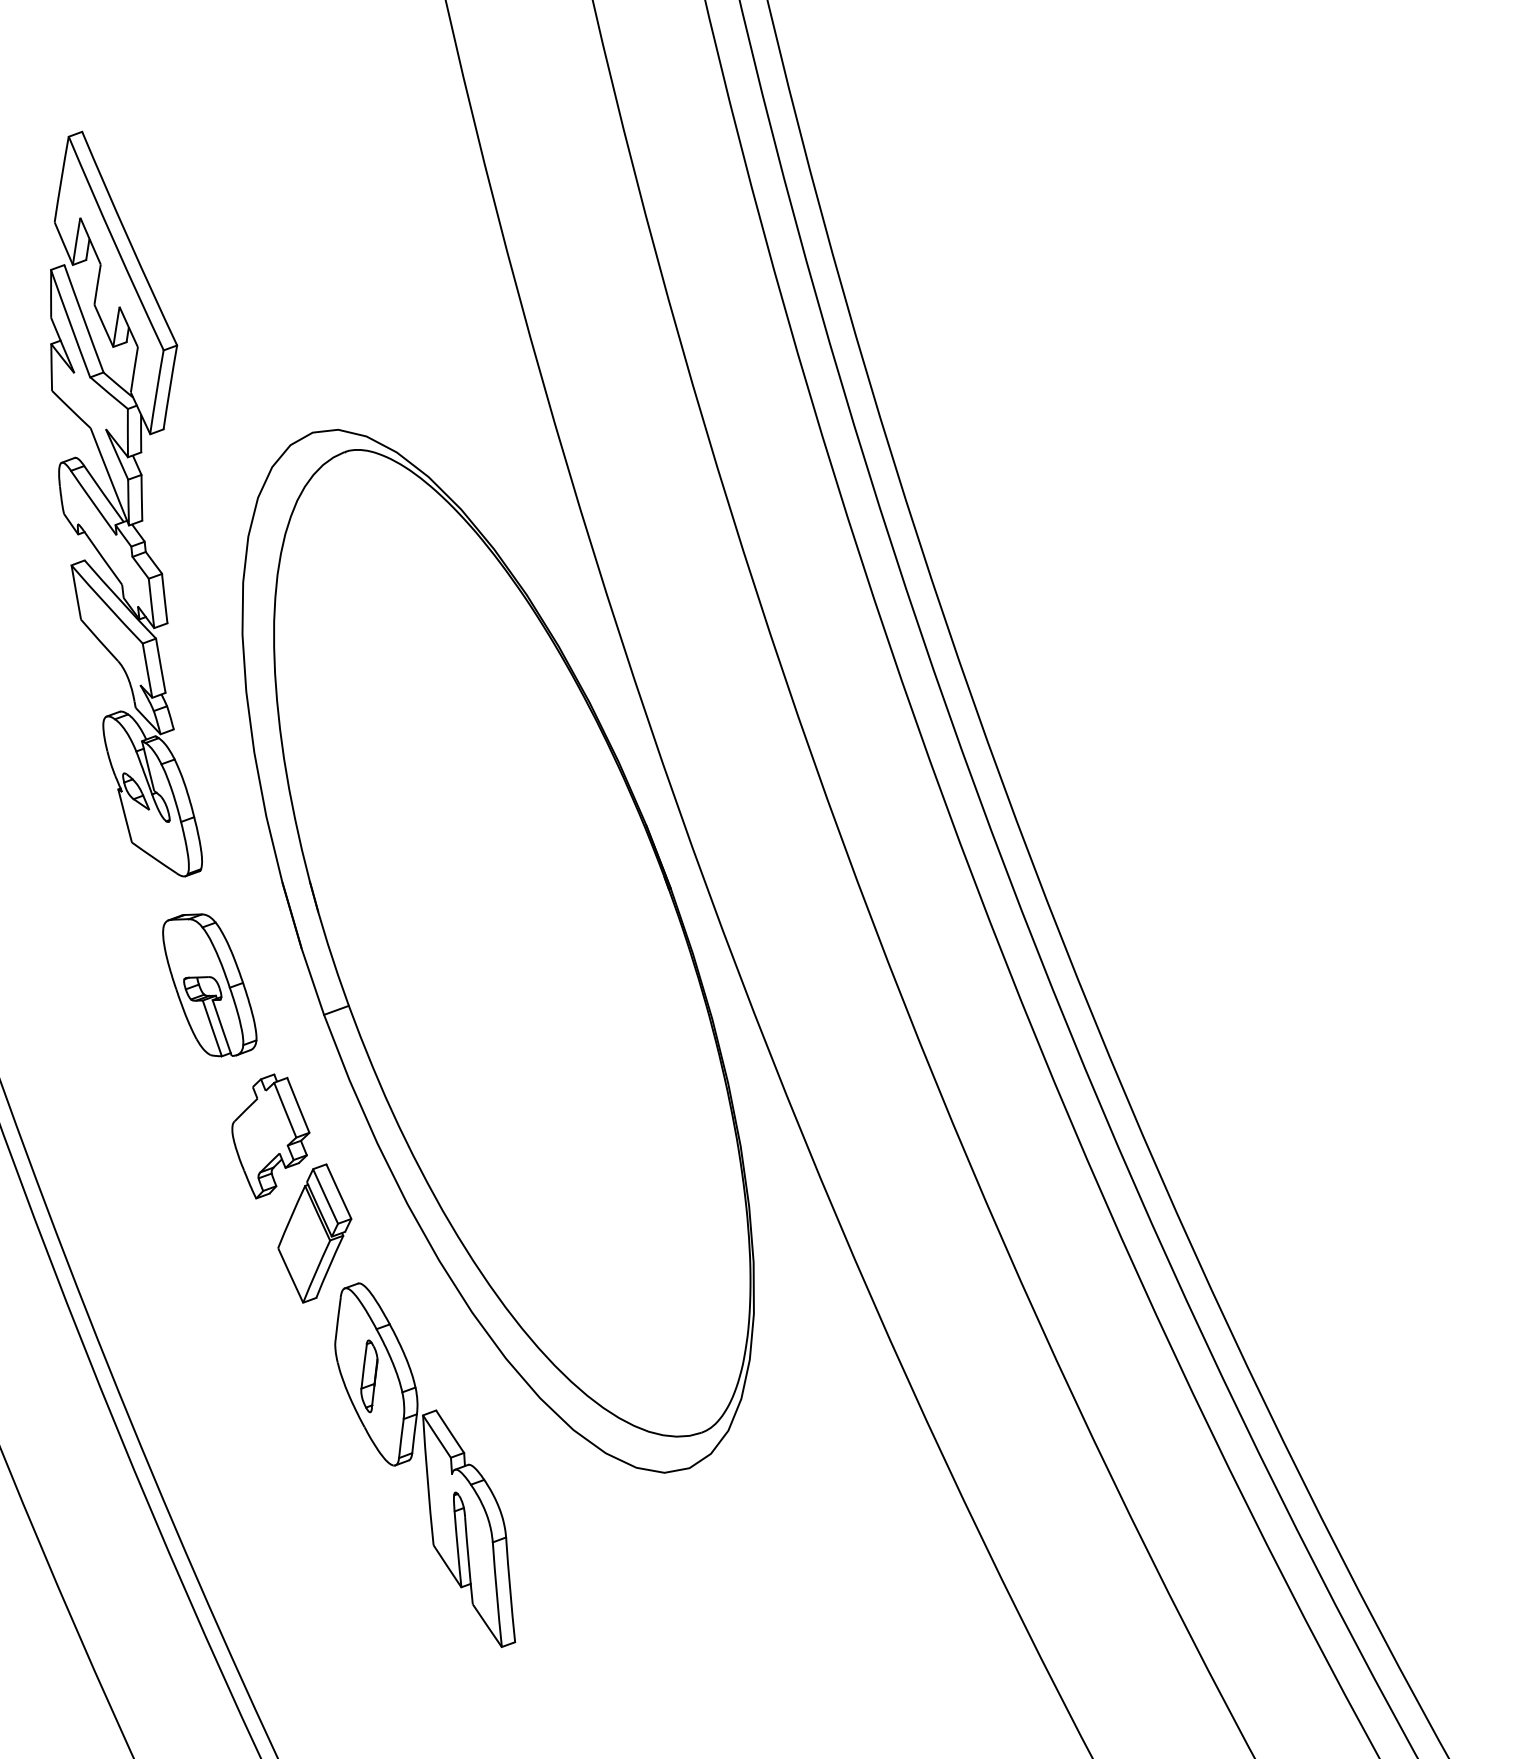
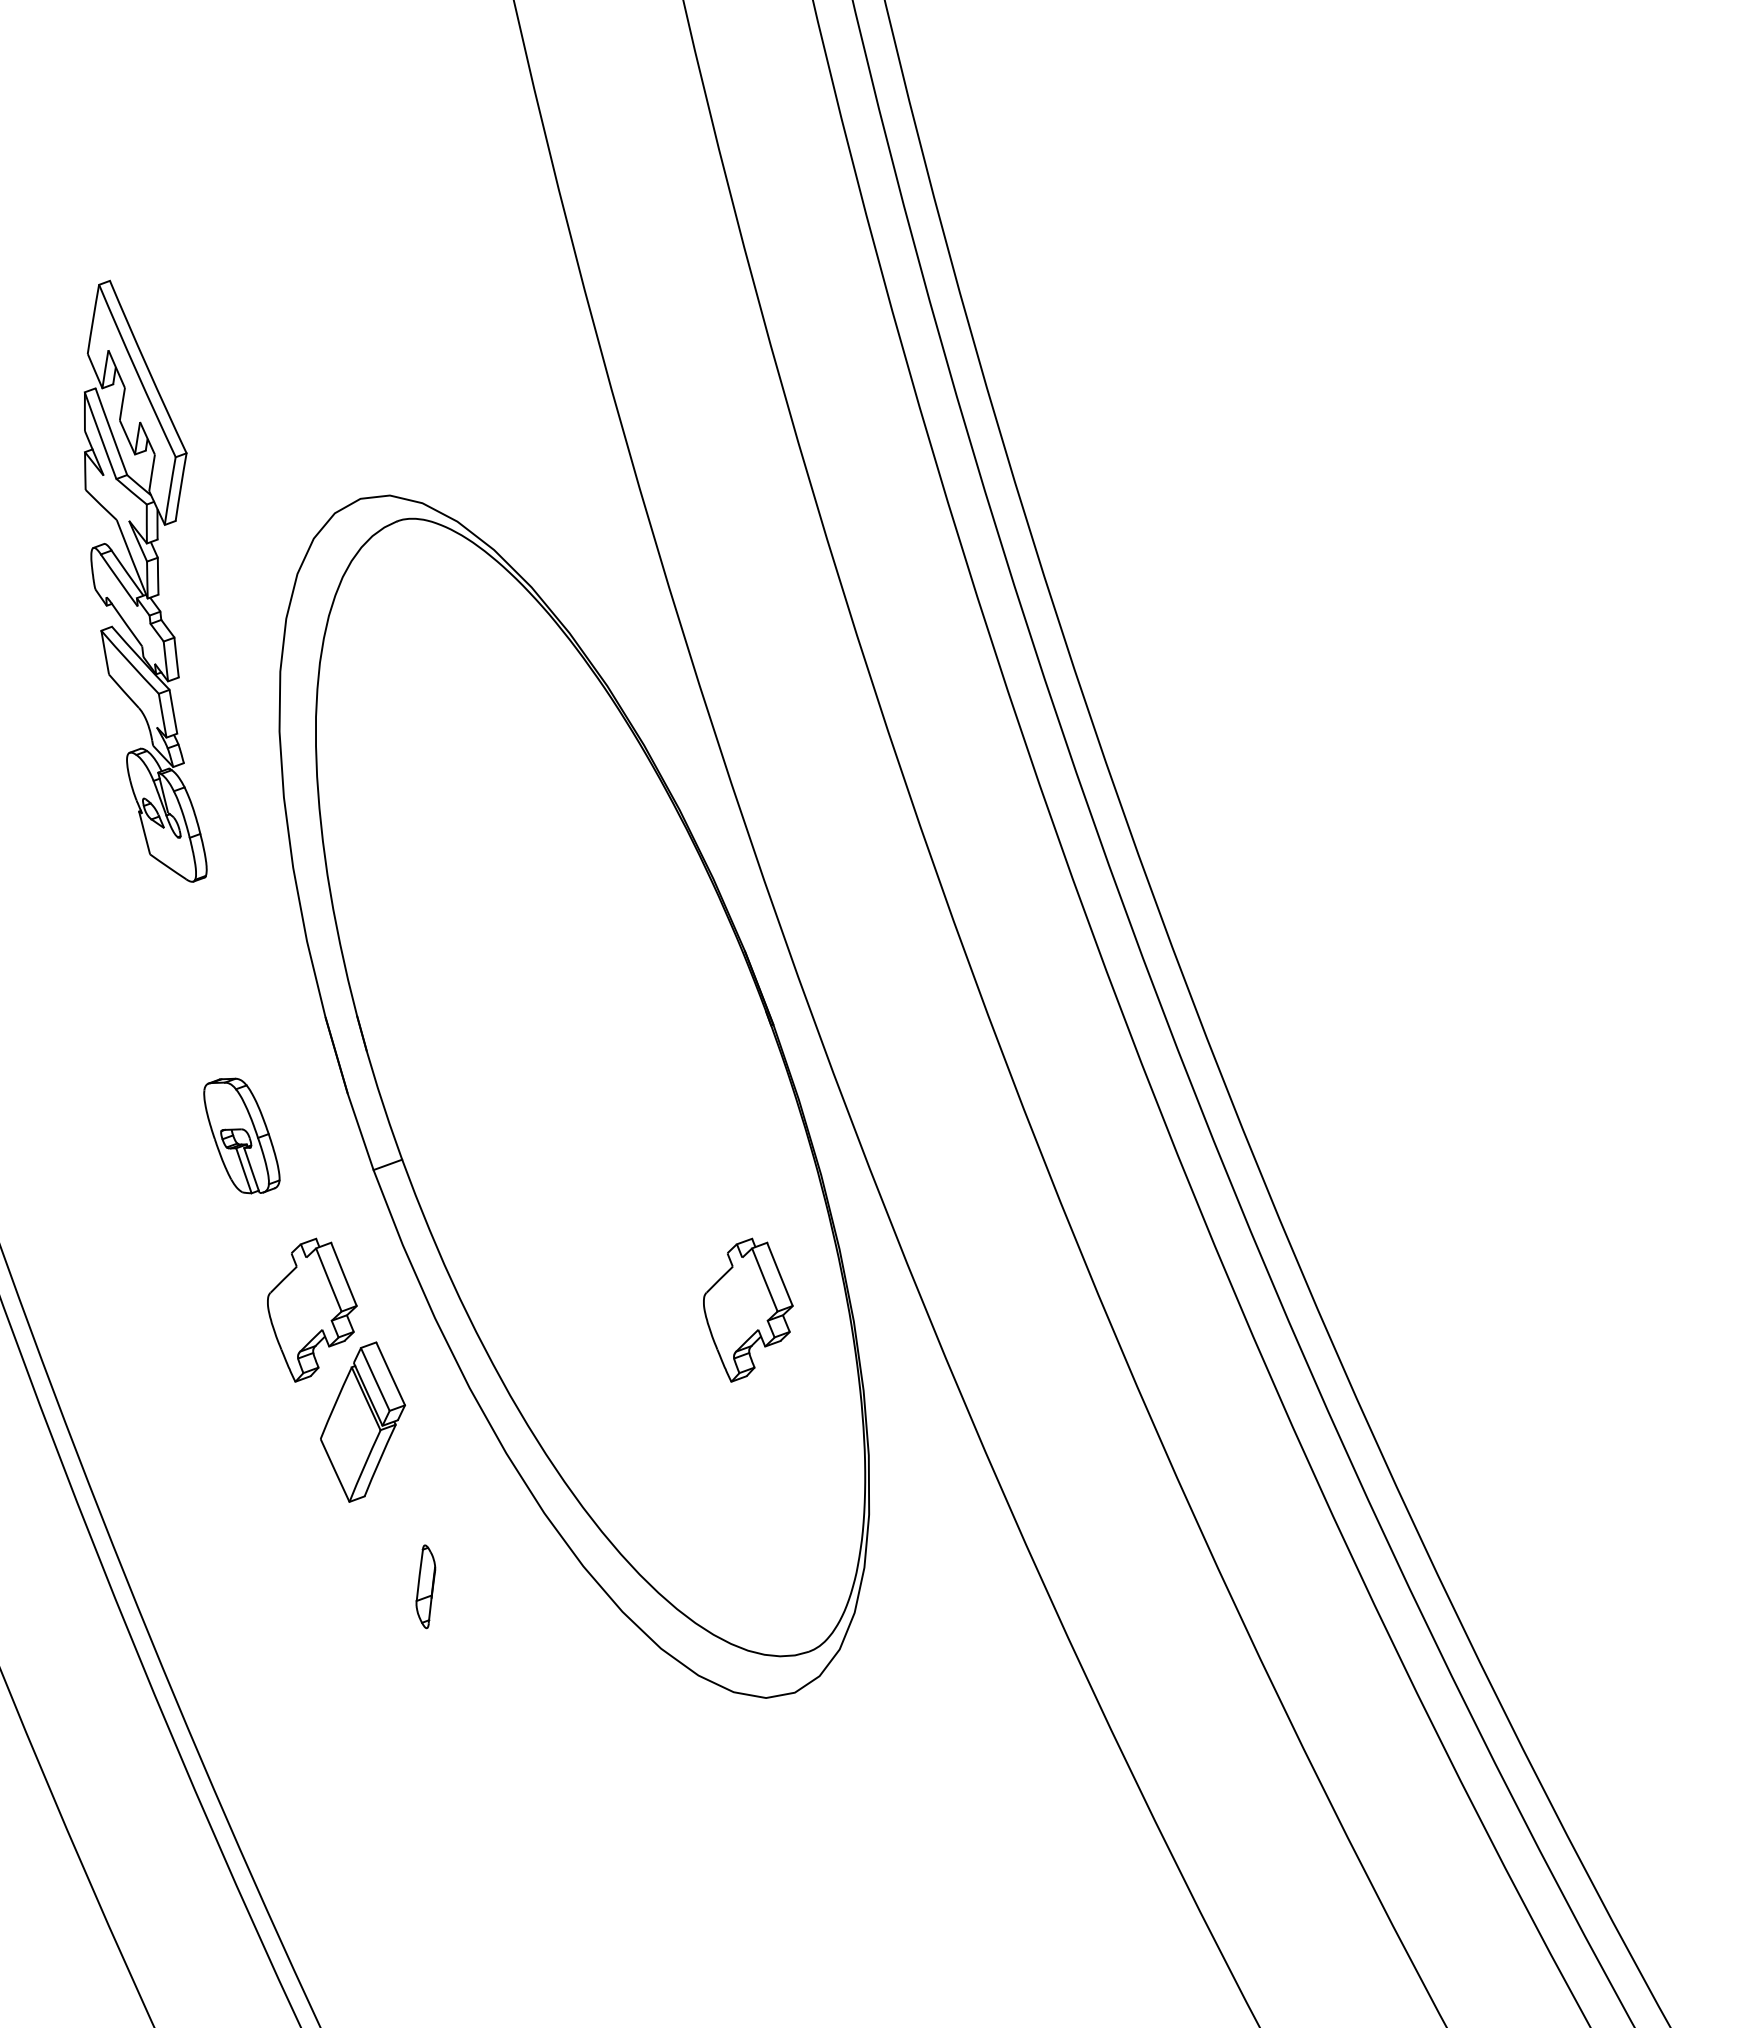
part: (126, 504) -> (145, 581), size x0.7
part: (209, 984) -> (241, 1135), size x0.7
part: (649, 1135) -> (748, 1309), added
part: (424, 1464) -> (489, 1688), removed

